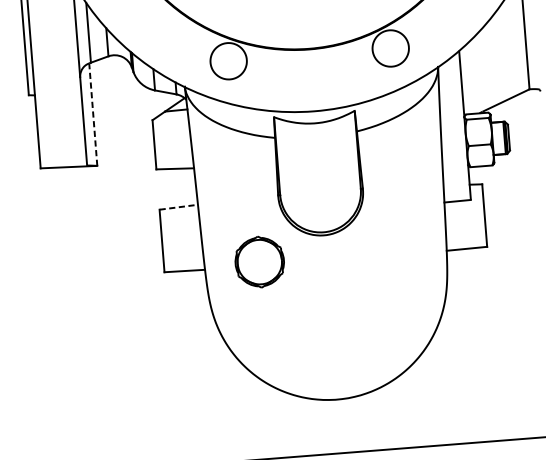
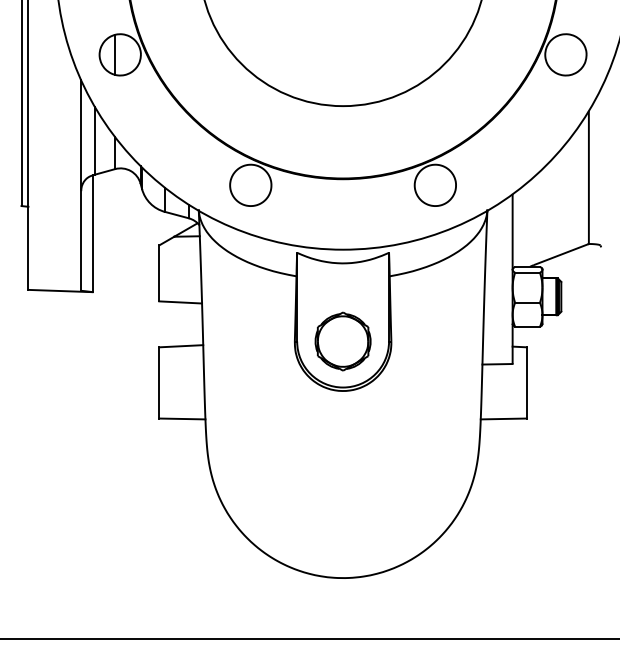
line: (93, 114) -> (92, 233), dashed -> solid
line: (178, 207) -> (181, 346), dashed -> solid
part: (259, 262) -> (342, 341), moved

